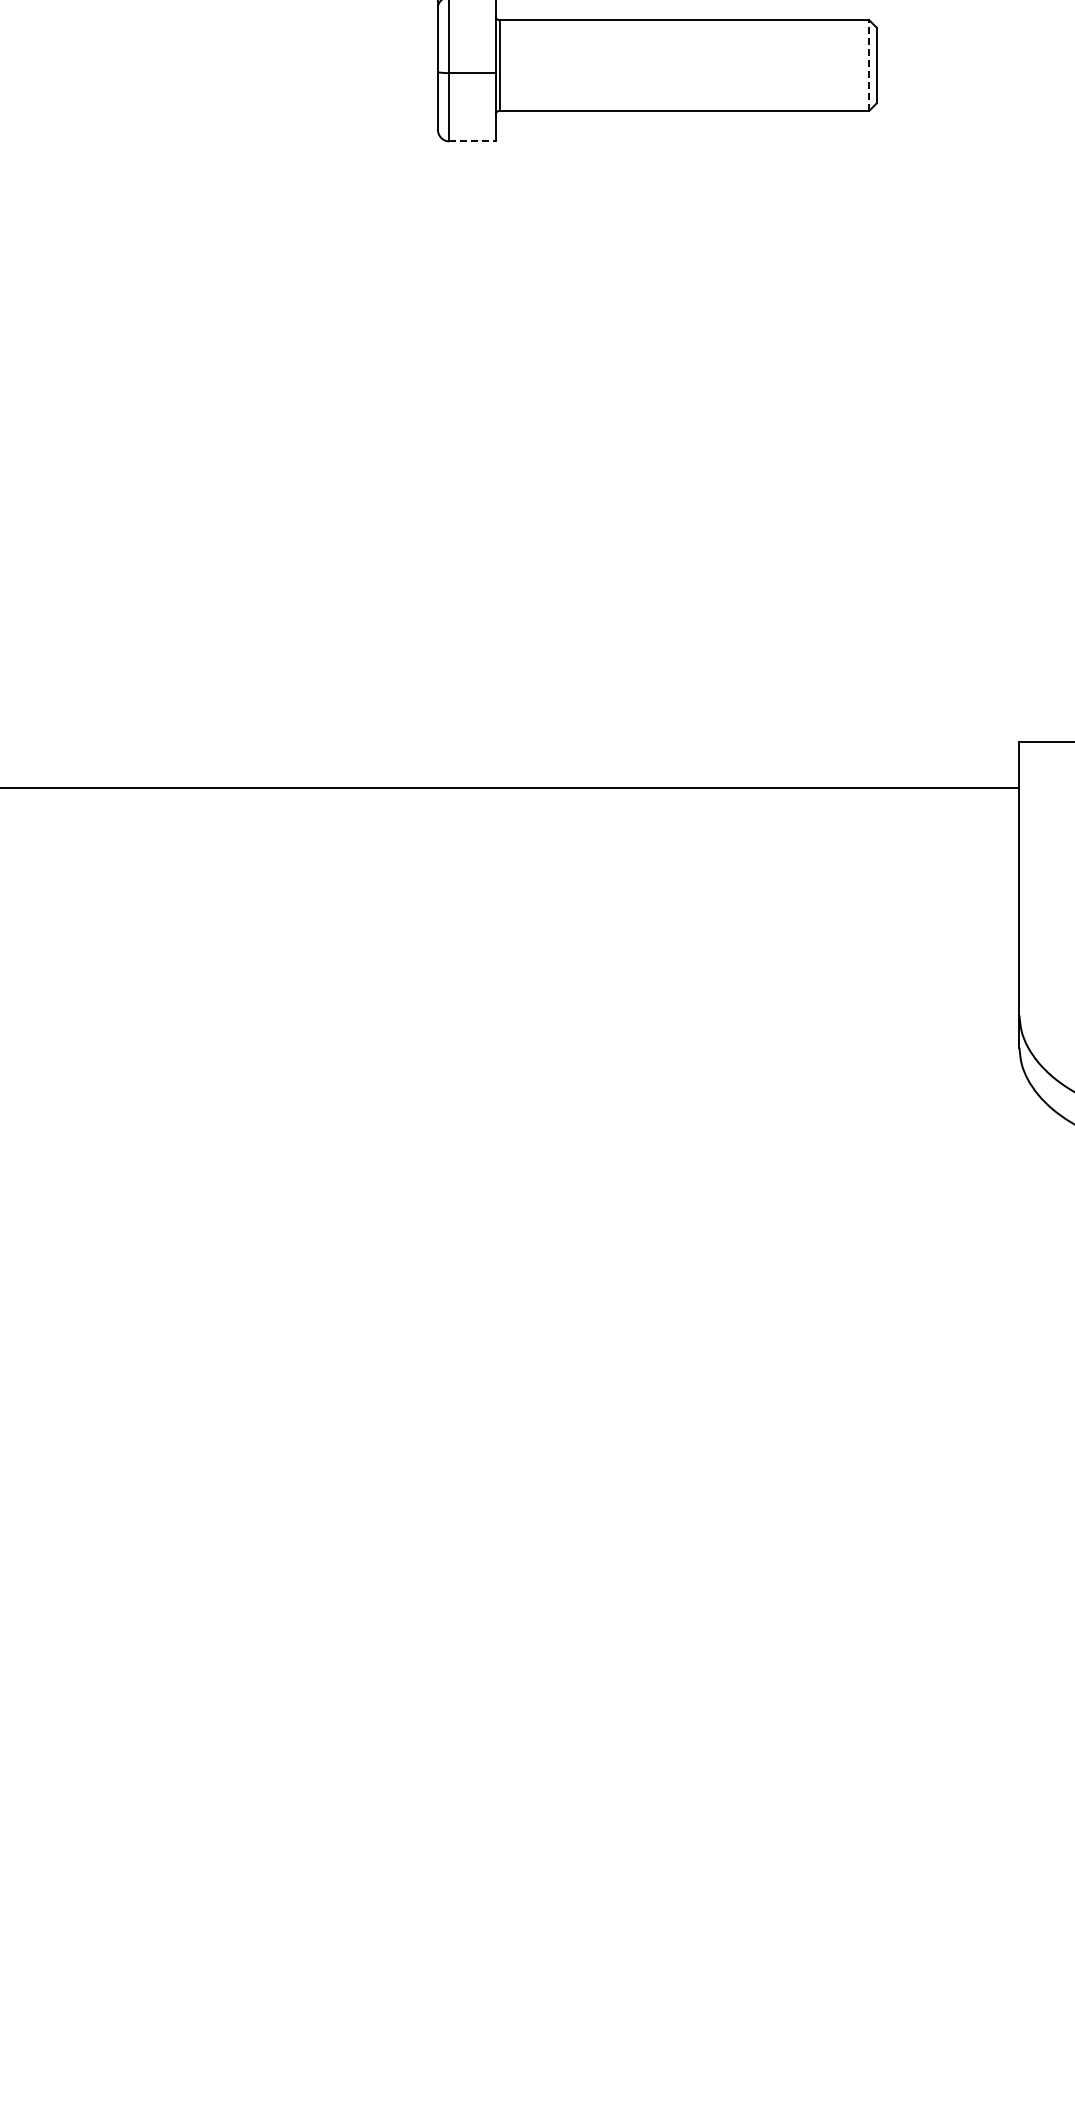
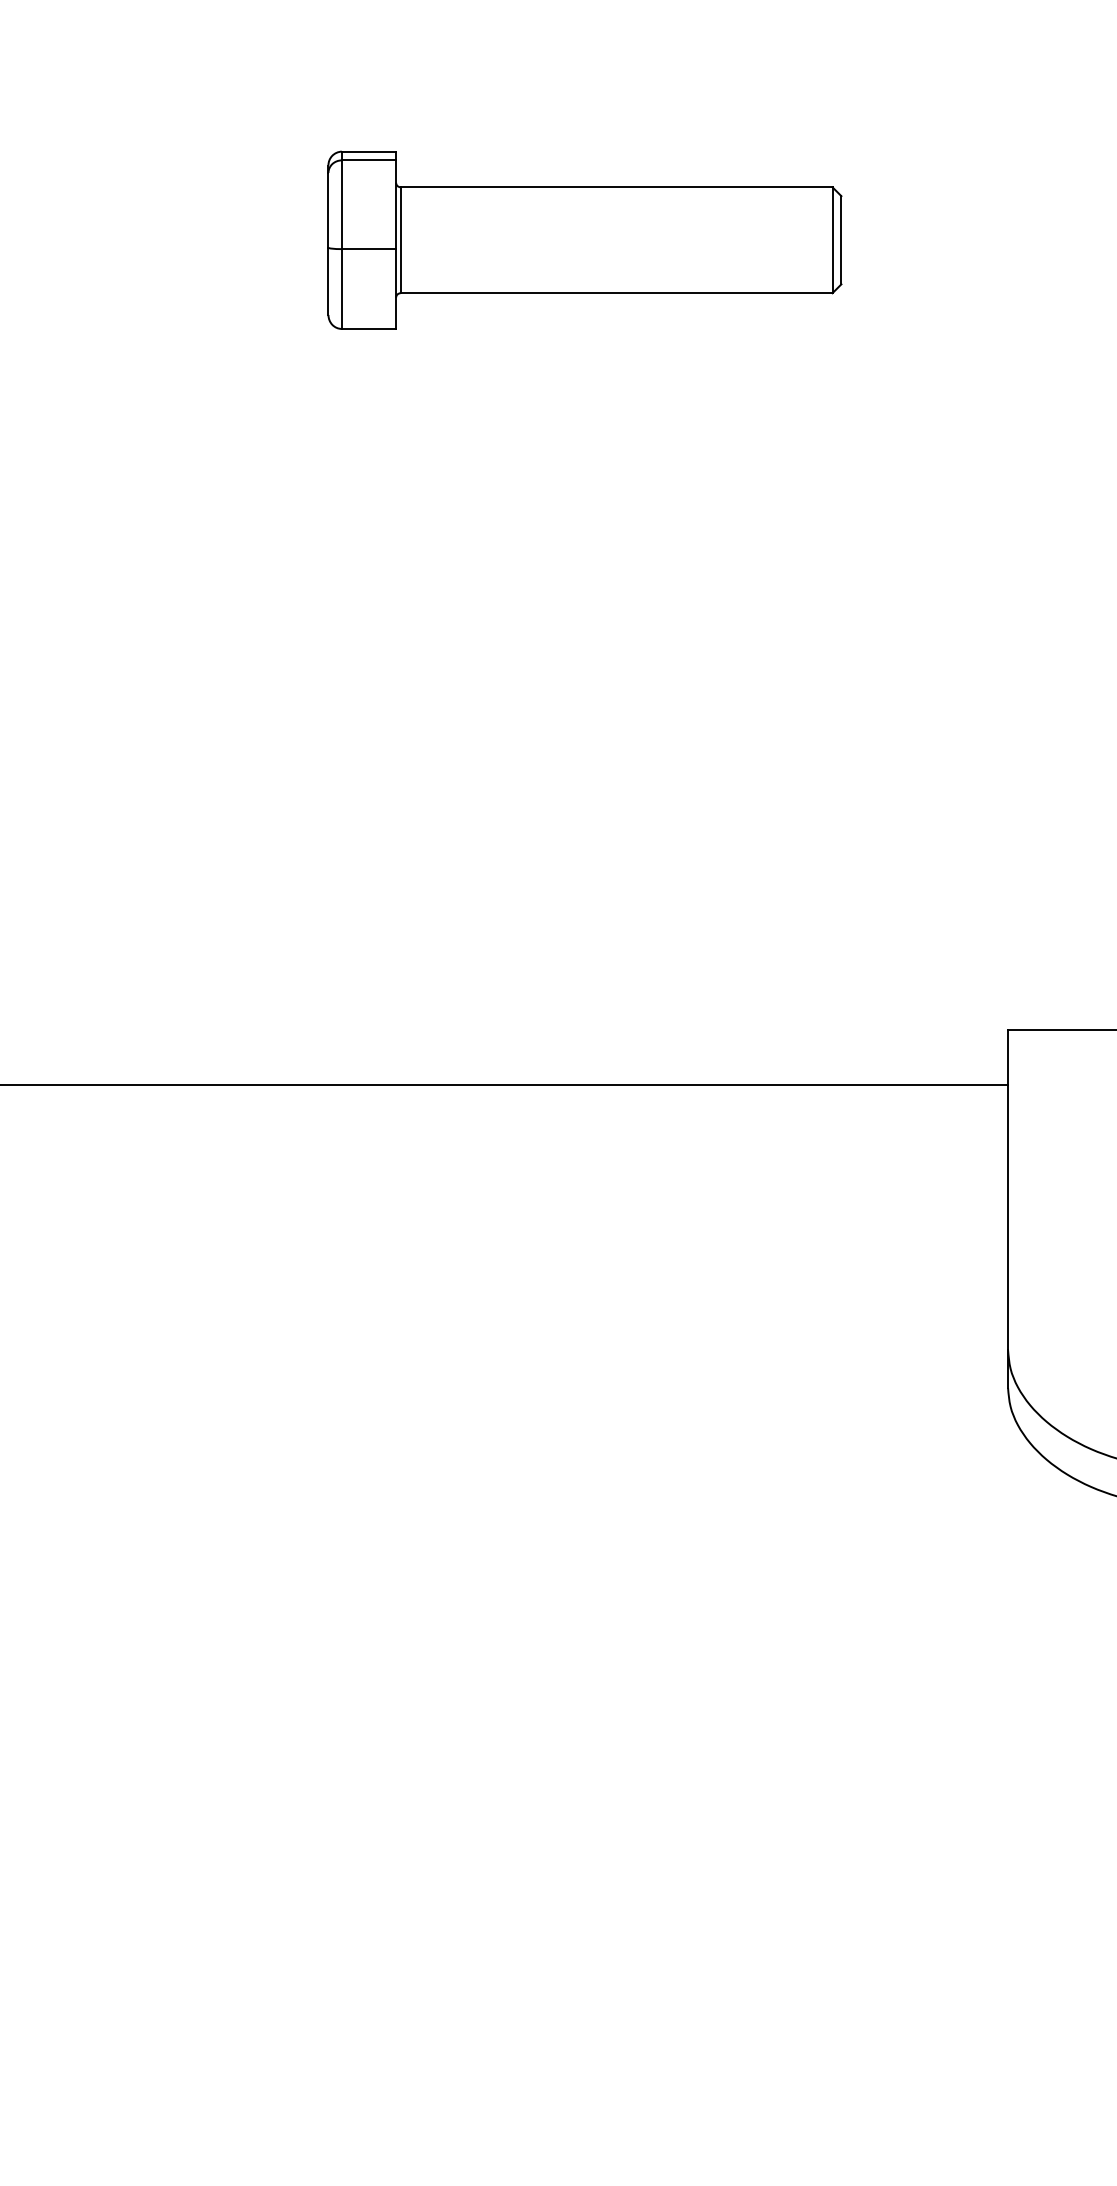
line: (869, 65) -> (832, 240), dashed -> solid
line: (473, 141) -> (370, 329), dashed -> solid

